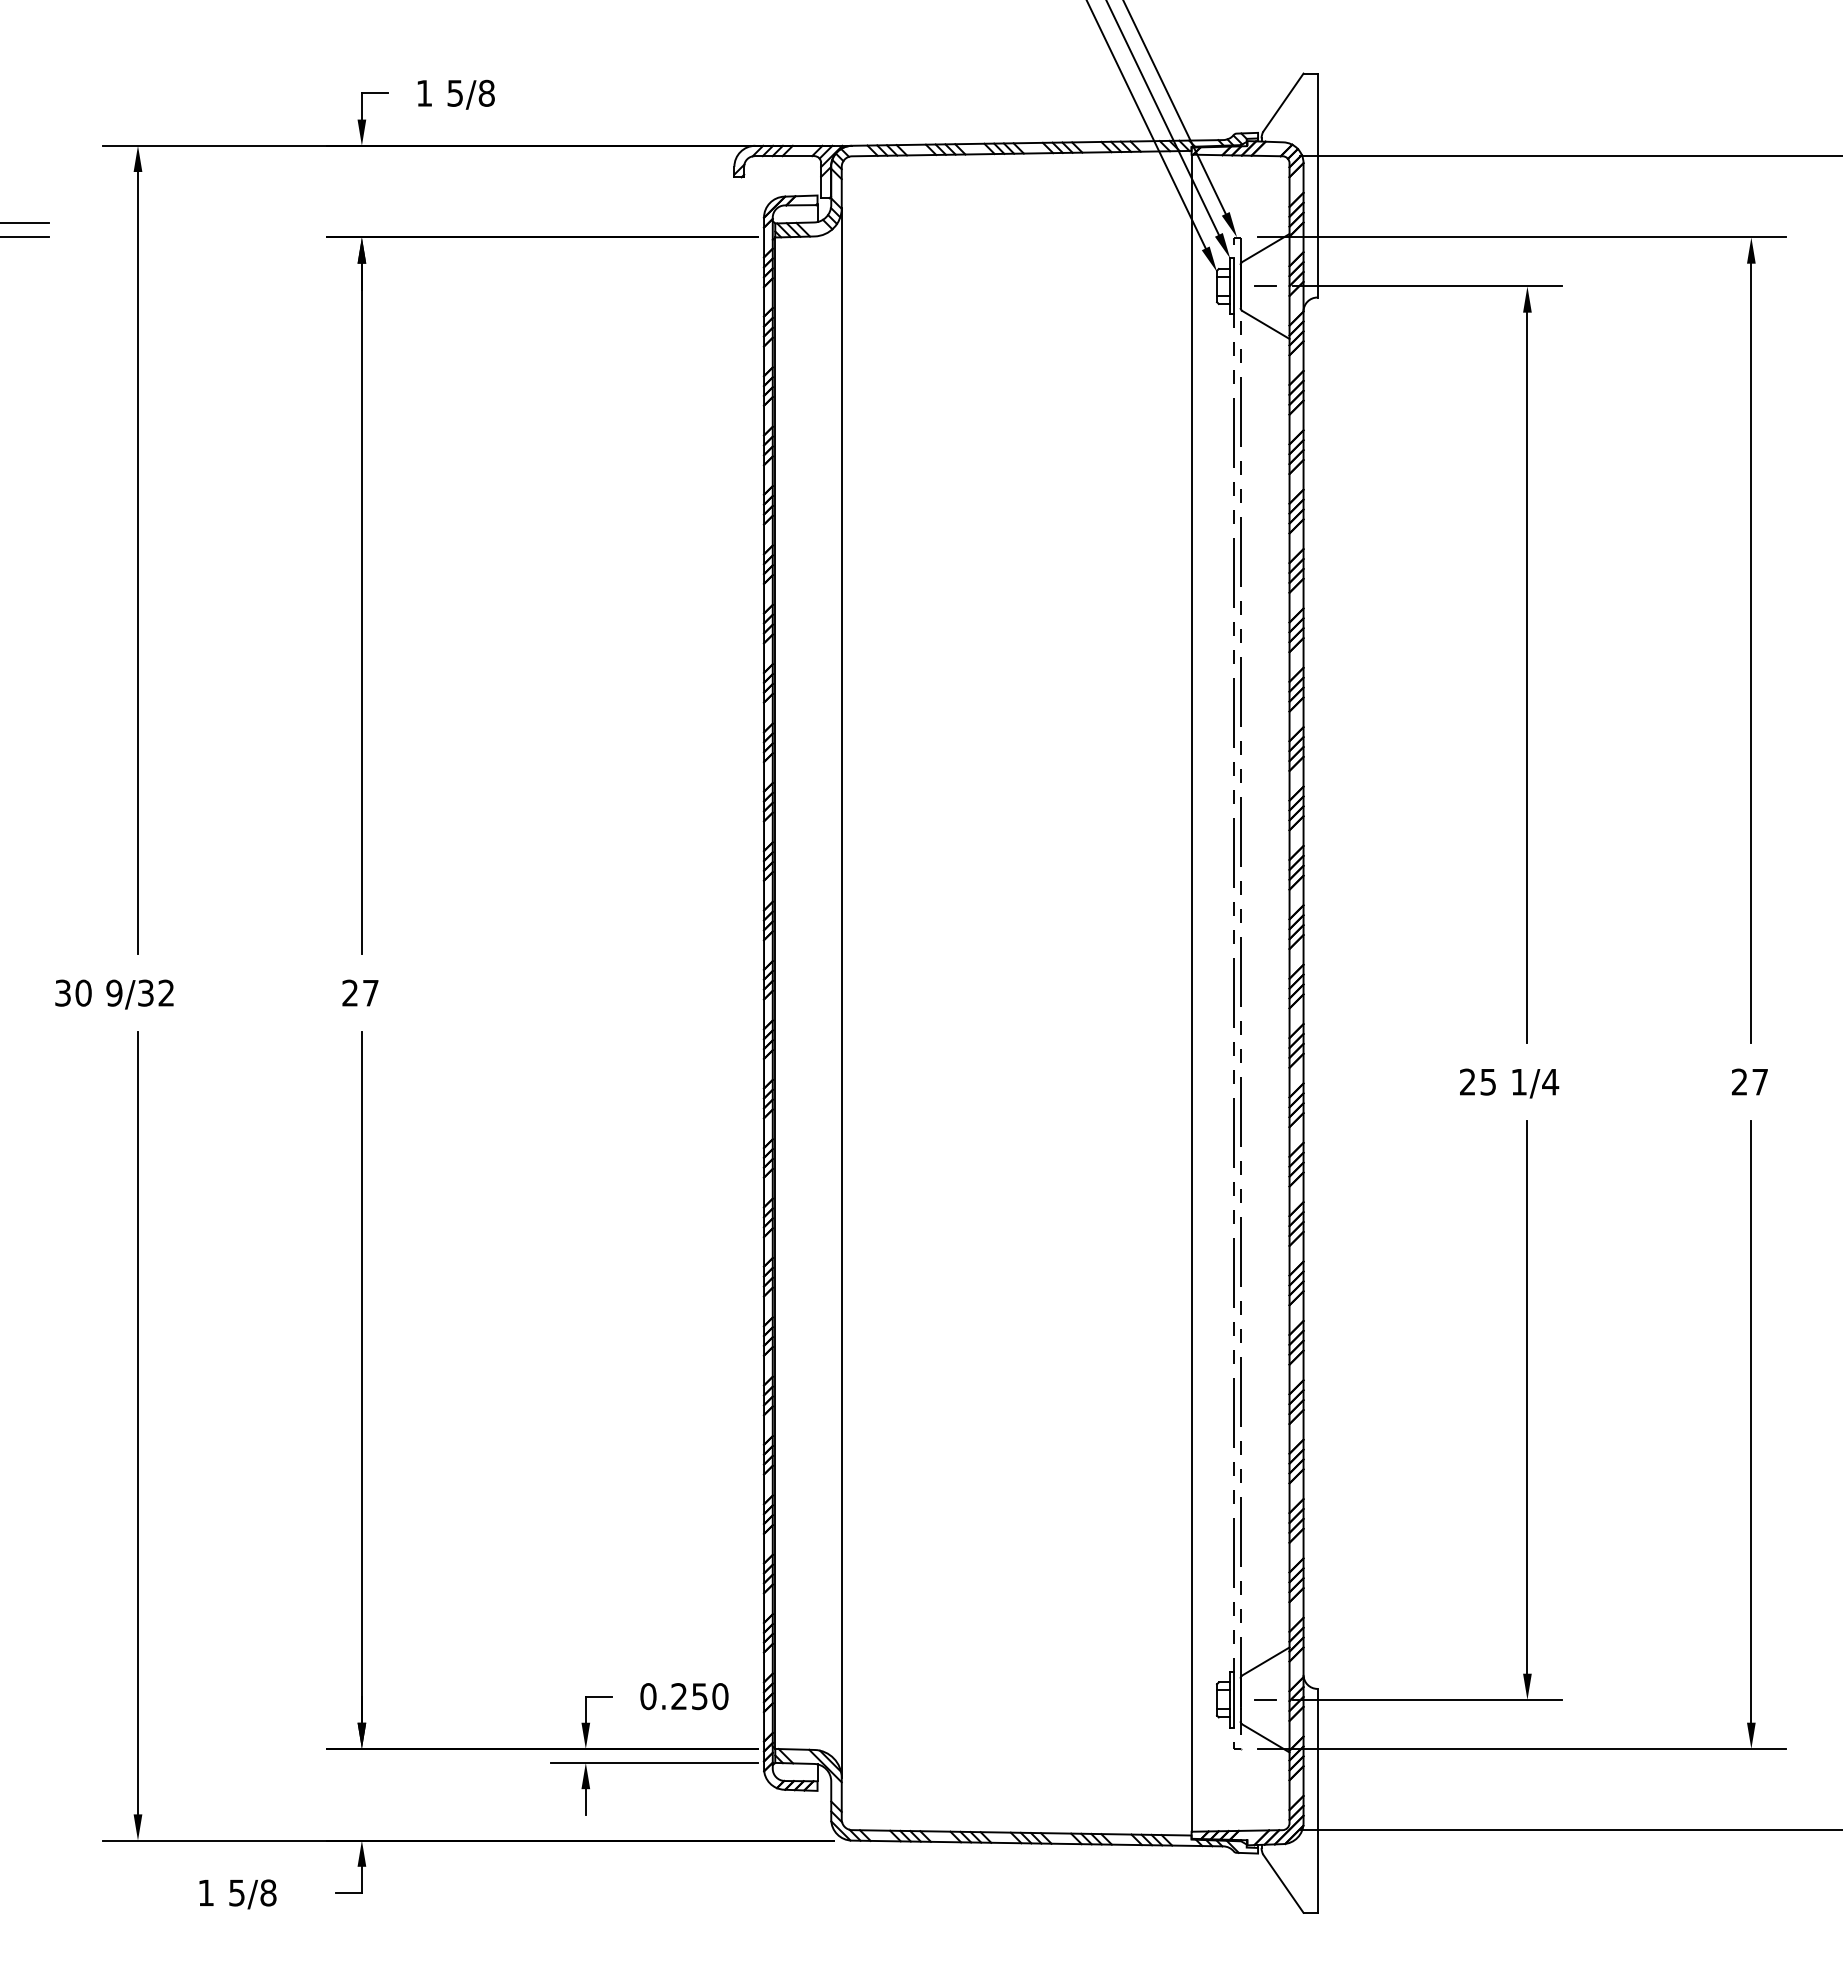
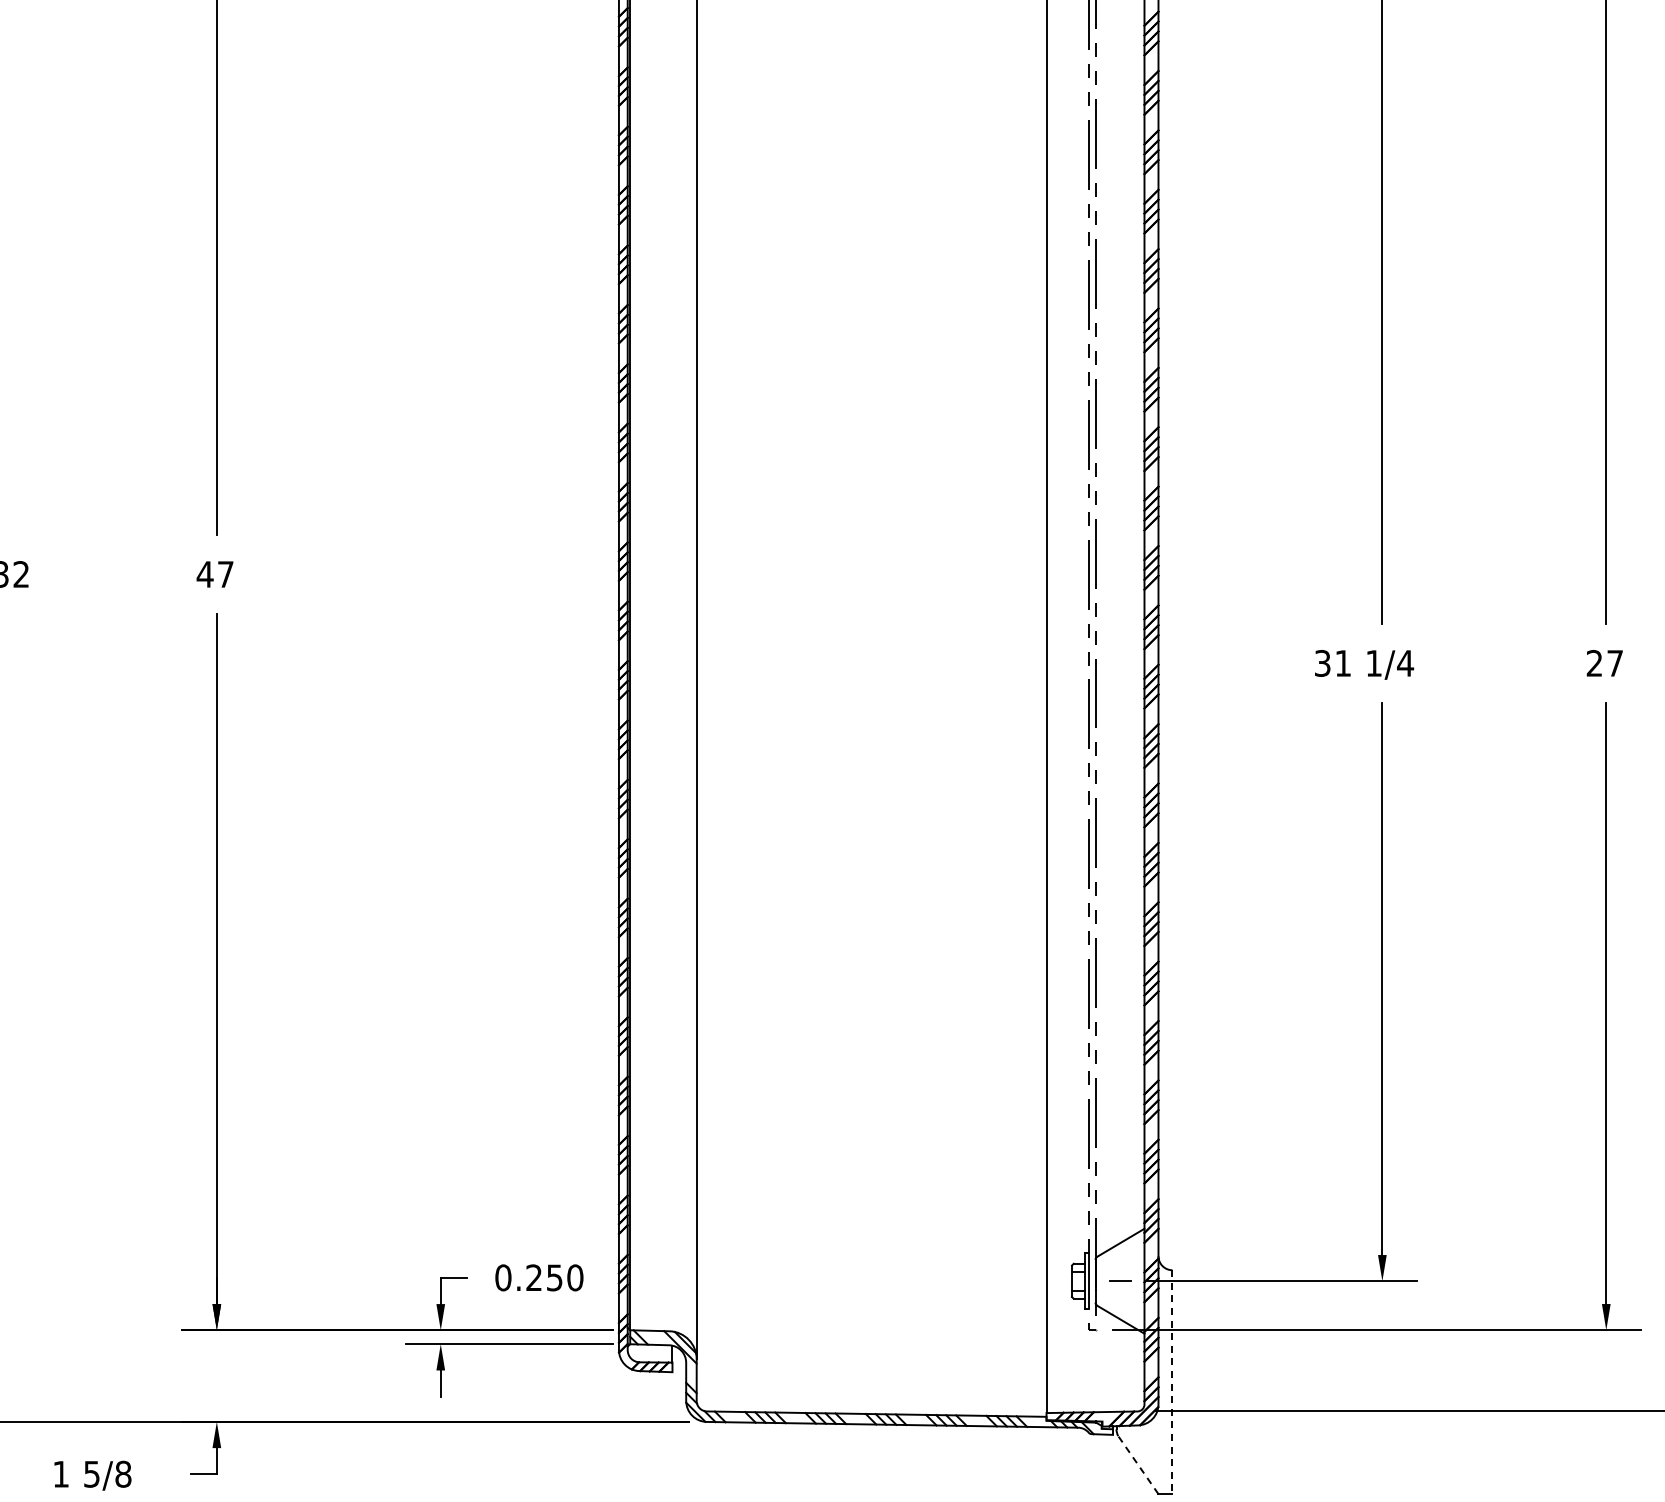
text: (349, 992) -> (204, 573), 27 -> 47
text: (1477, 1082) -> (1332, 663), 25 -> 31
line: (1317, 1800) -> (1172, 1381), solid -> dashed
line: (1283, 1883) -> (1138, 1464), solid -> dashed

